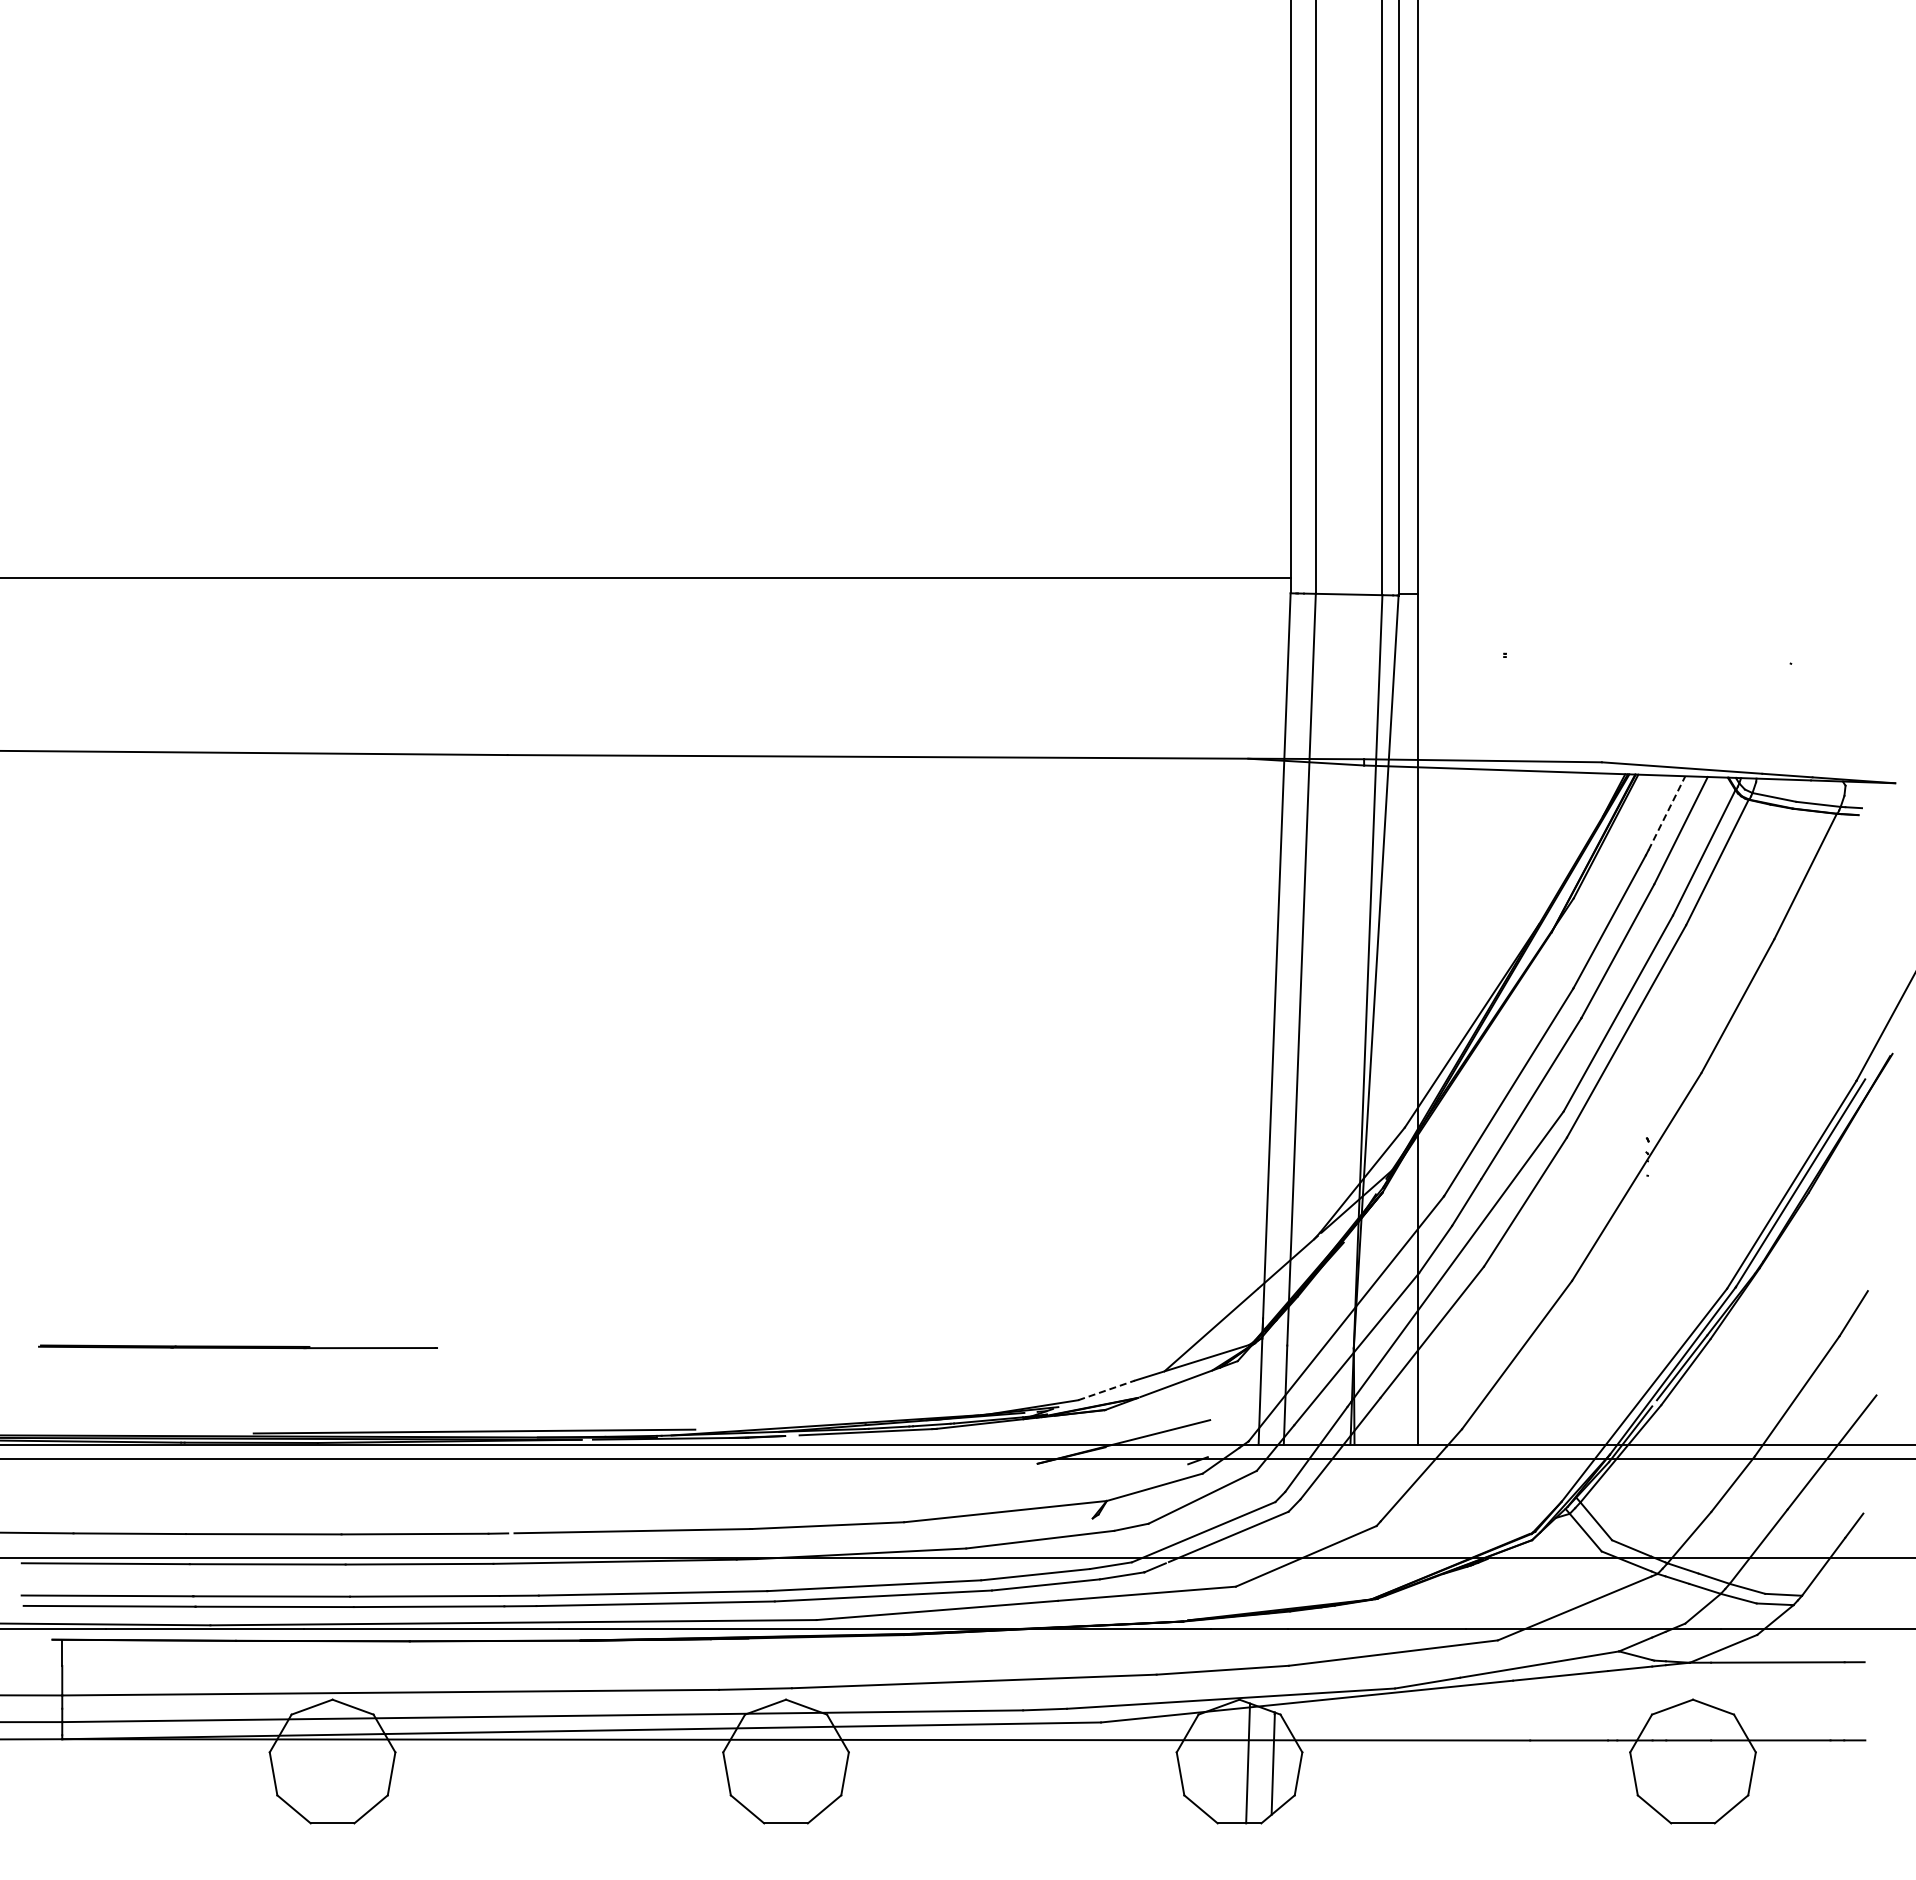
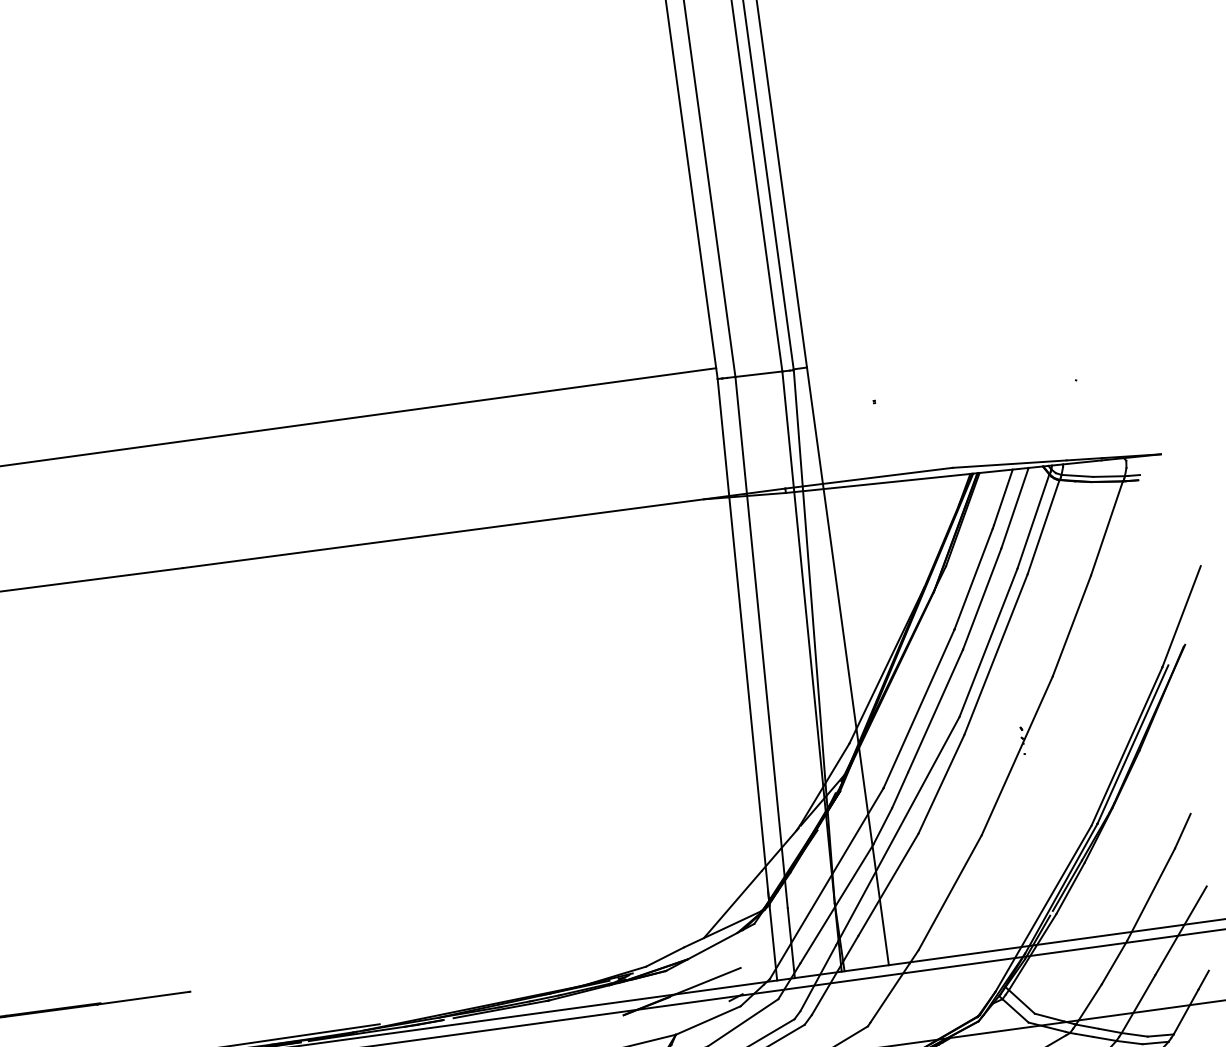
line: (1667, 812) -> (1003, 496), dashed -> solid
line: (1106, 1390) -> (665, 957), dashed -> solid

